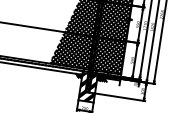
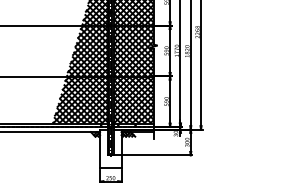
hatch: (87, 87) -> (110, 148), removed

